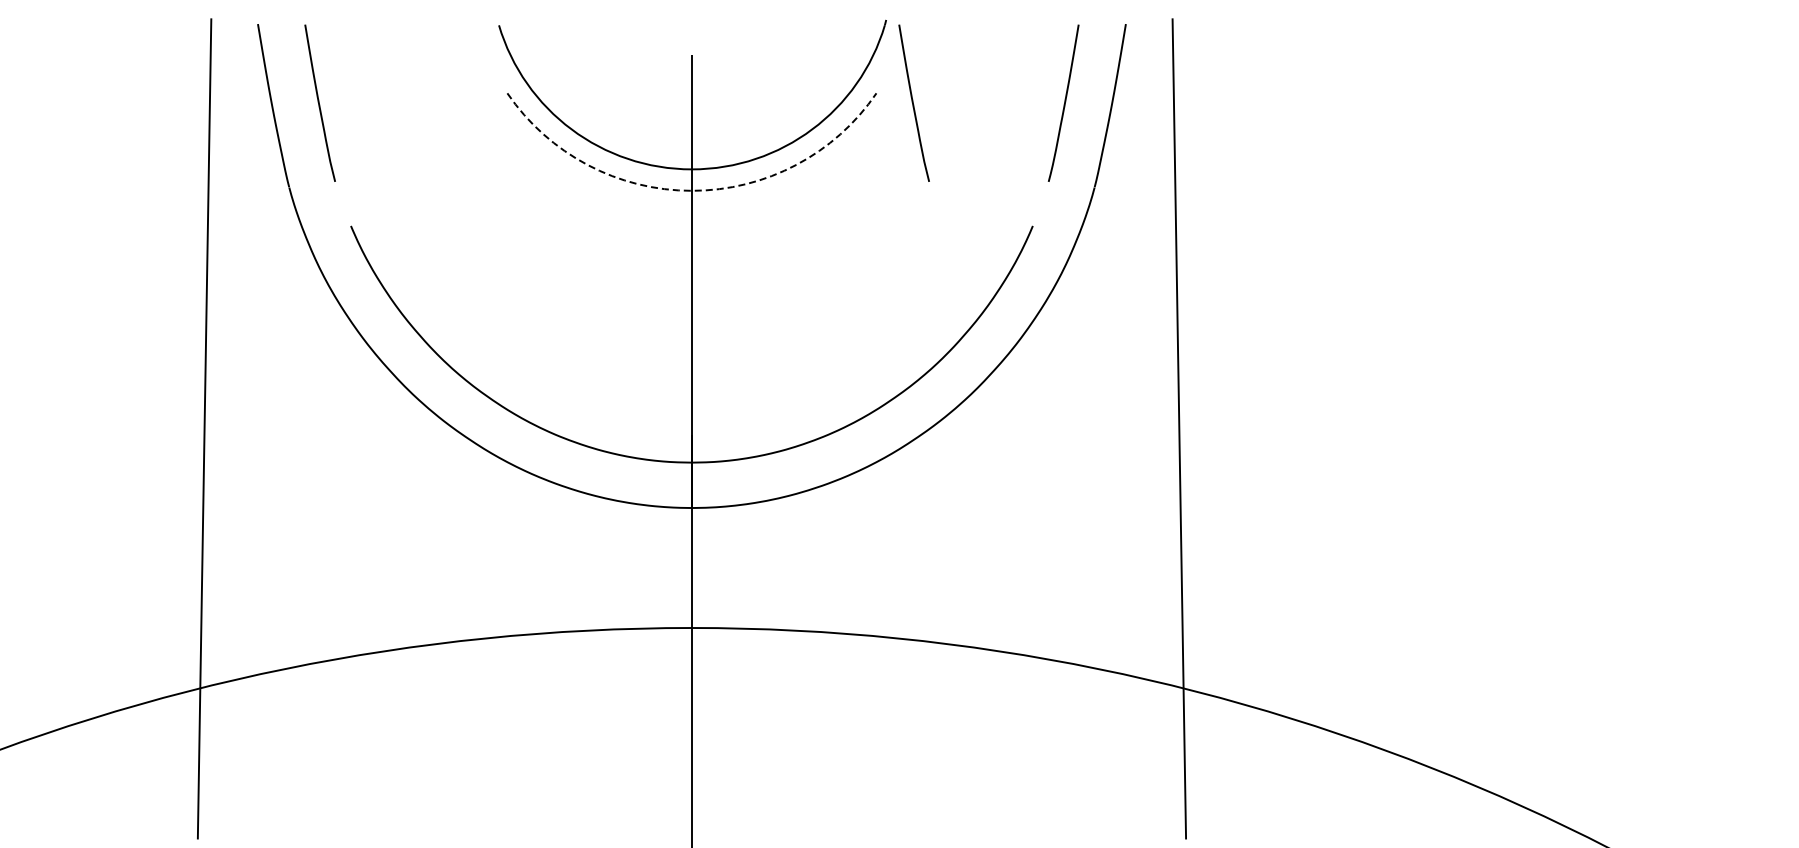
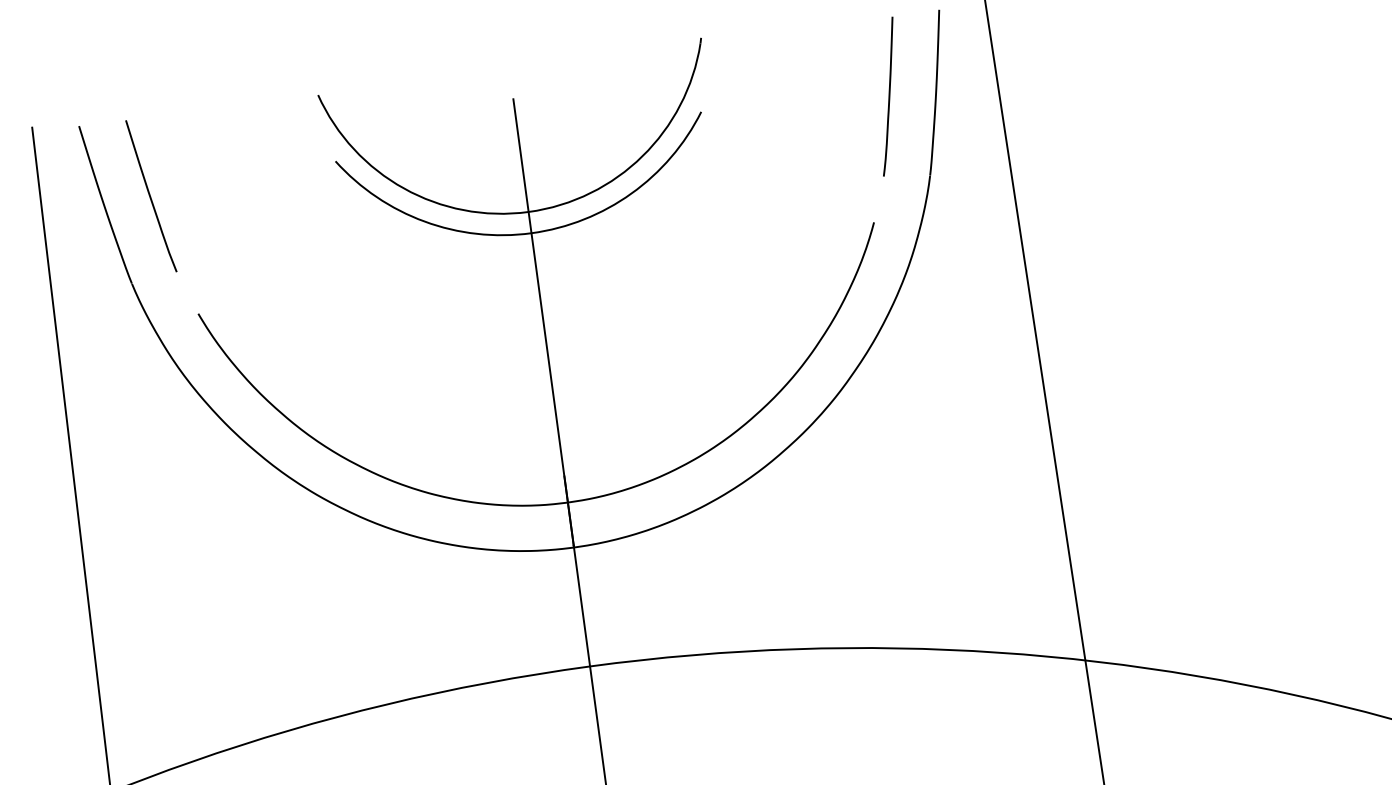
curve: (913, 102) -> (739, 116), removed
arc: (691, 190) -> (531, 232), dashed -> solid

